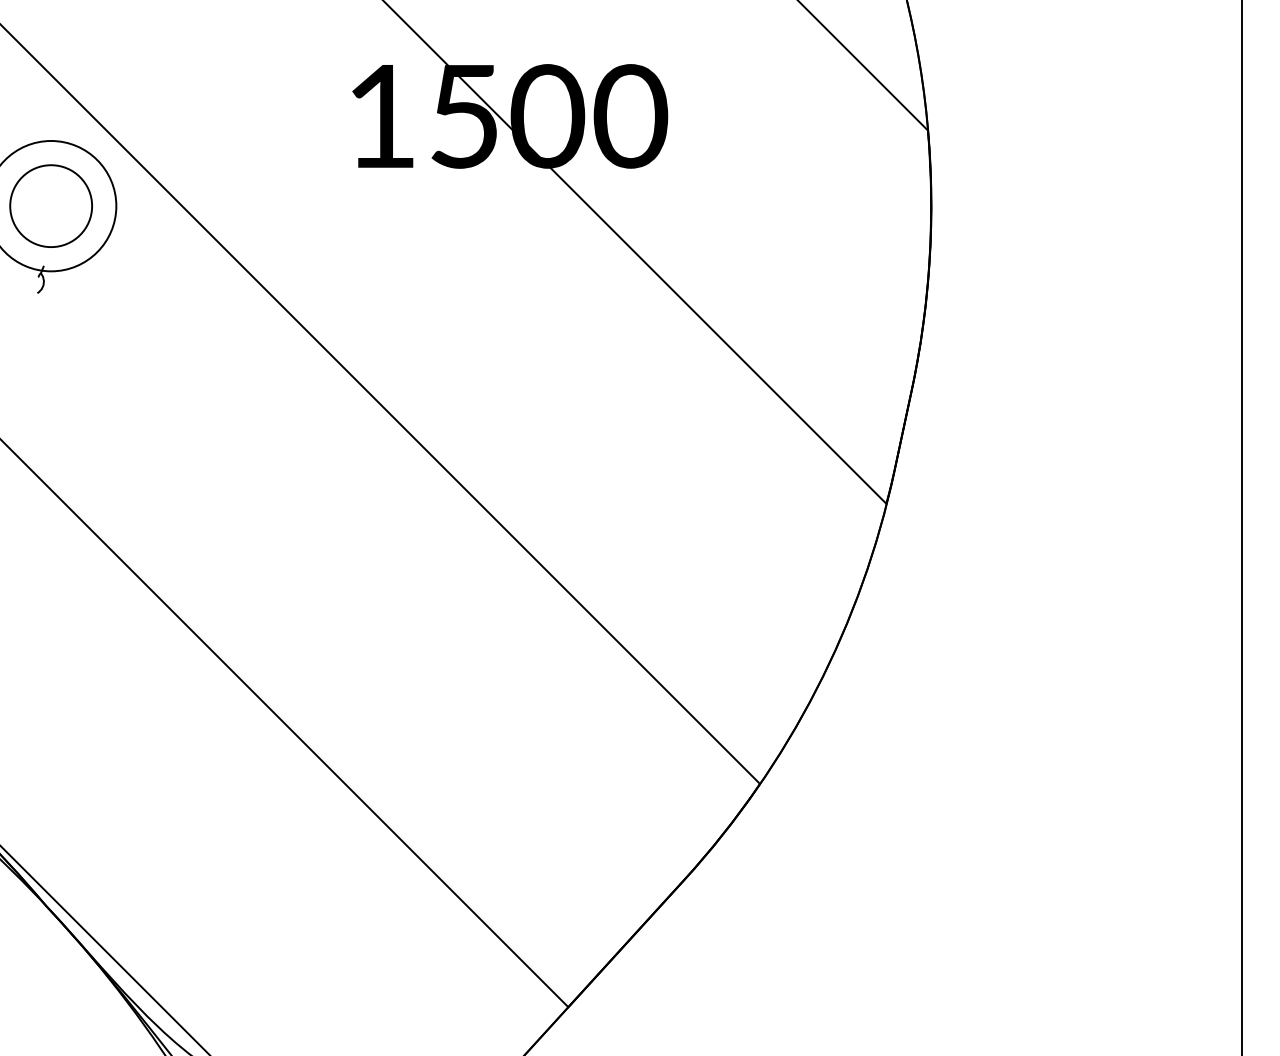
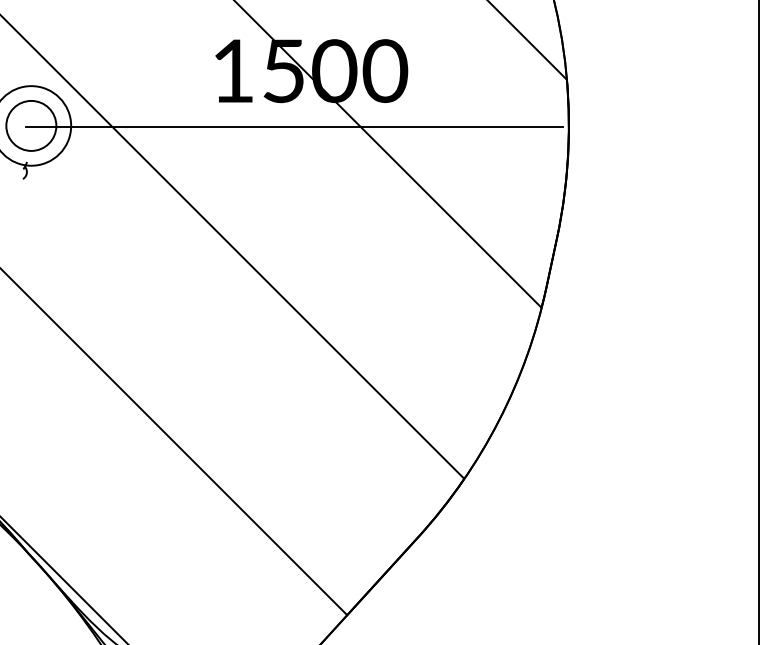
line: (480, 208) -> (293, 127), added

